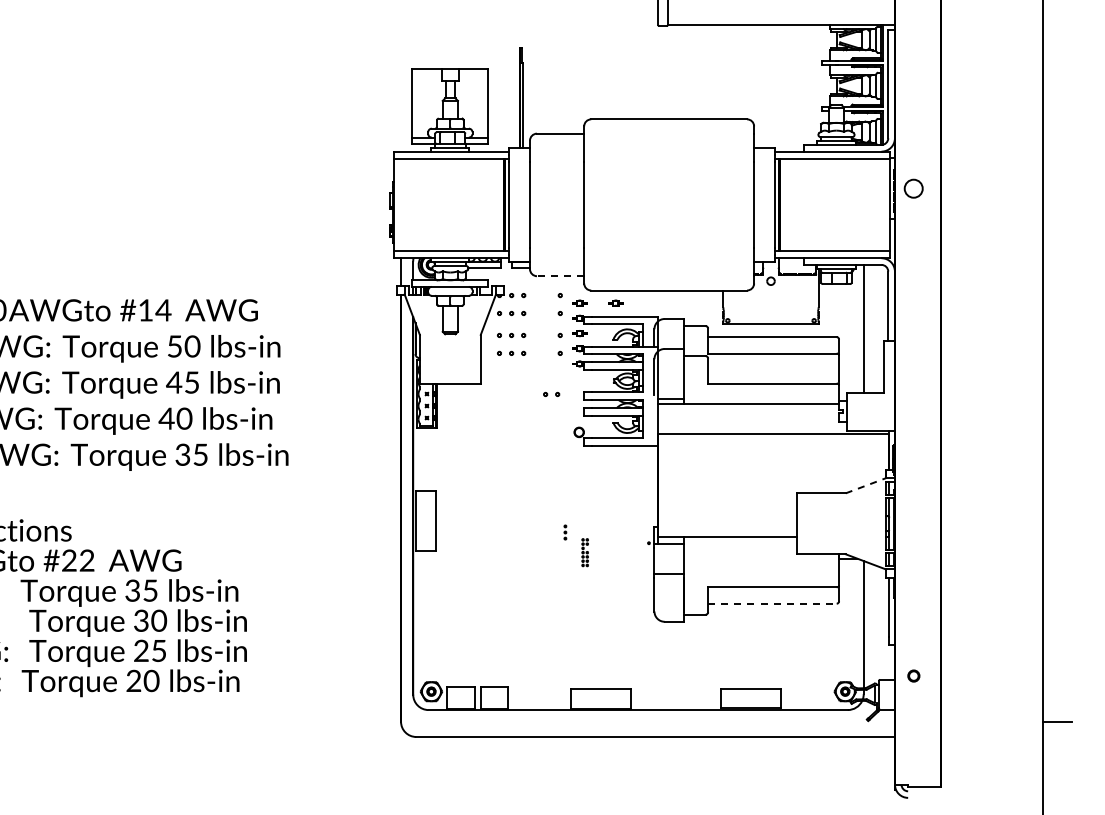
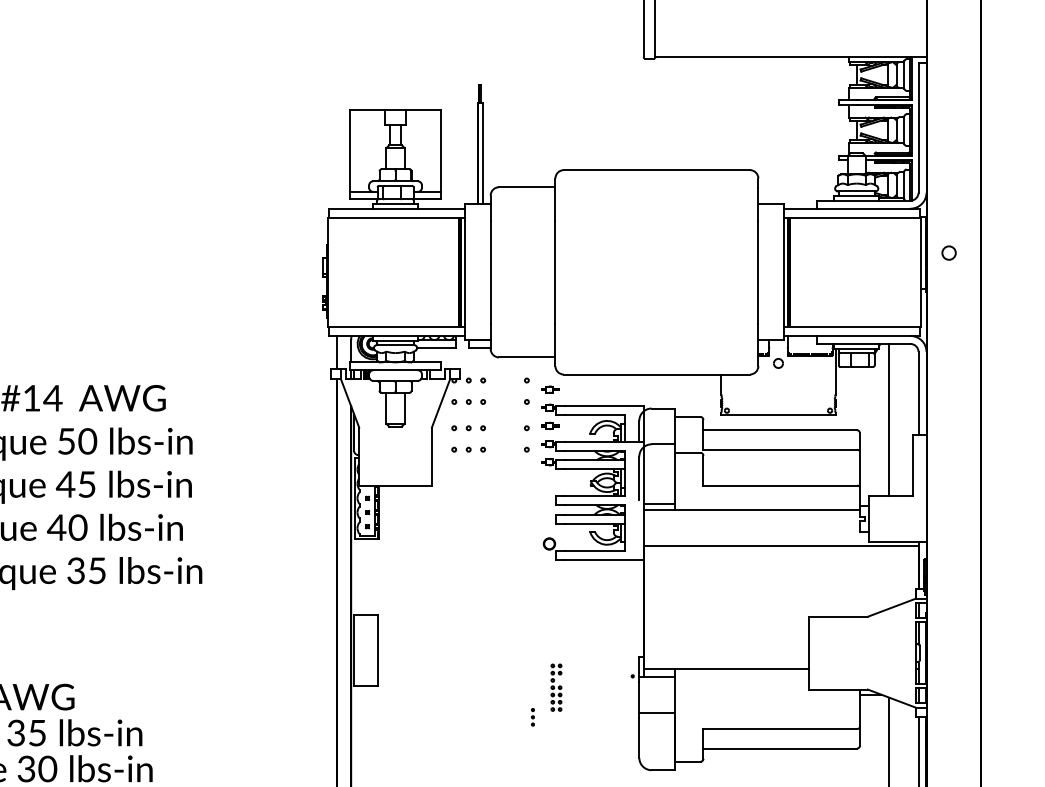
circle: (913, 188) -> (948, 252), size x0.62
line: (560, 276) -> (527, 357), dashed -> solid
part: (615, 302) -> (592, 388), removed
part: (551, 394) -> (516, 498), removed
line: (865, 485) -> (891, 607), dashed -> solid
part: (565, 532) -> (533, 717), moved
part: (585, 552) -> (556, 687), size x1.43
line: (772, 603) -> (780, 748), dashed -> solid

